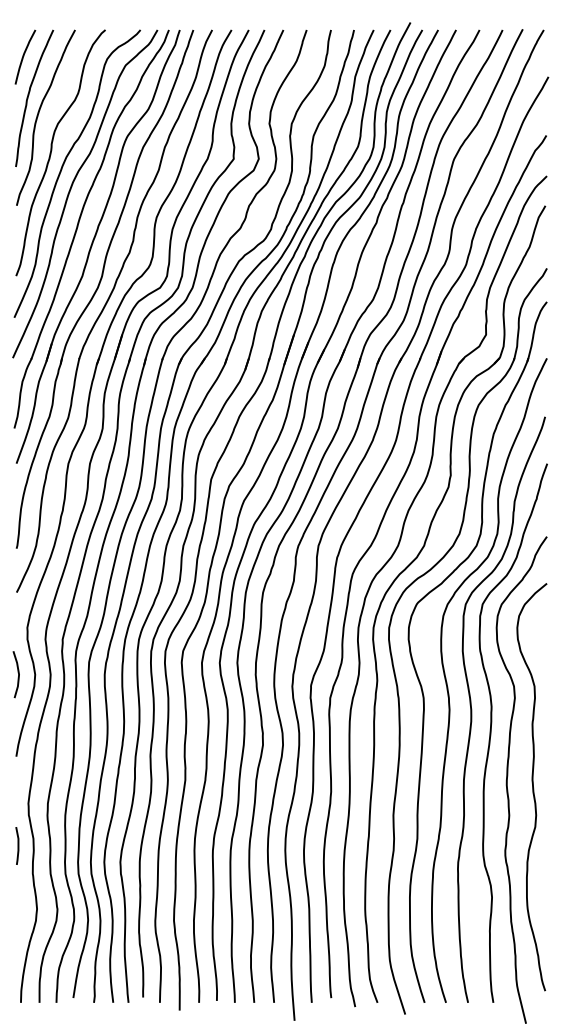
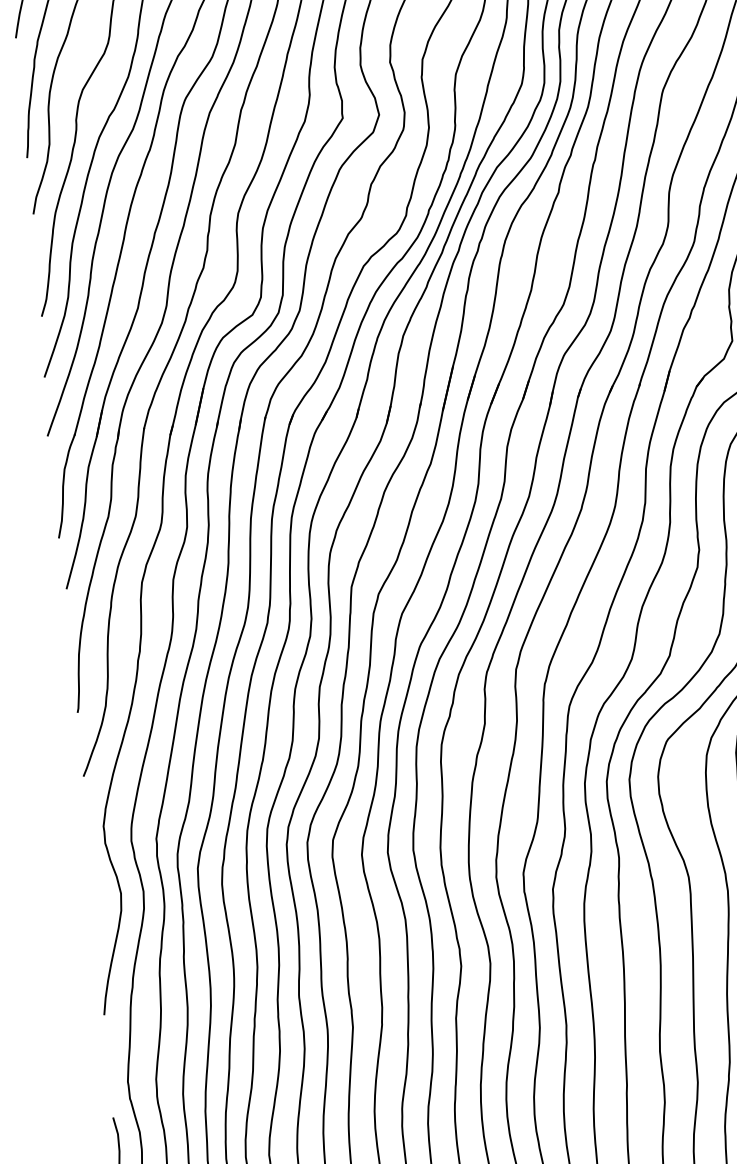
line: (17, 672) -> (95, 892), removed

